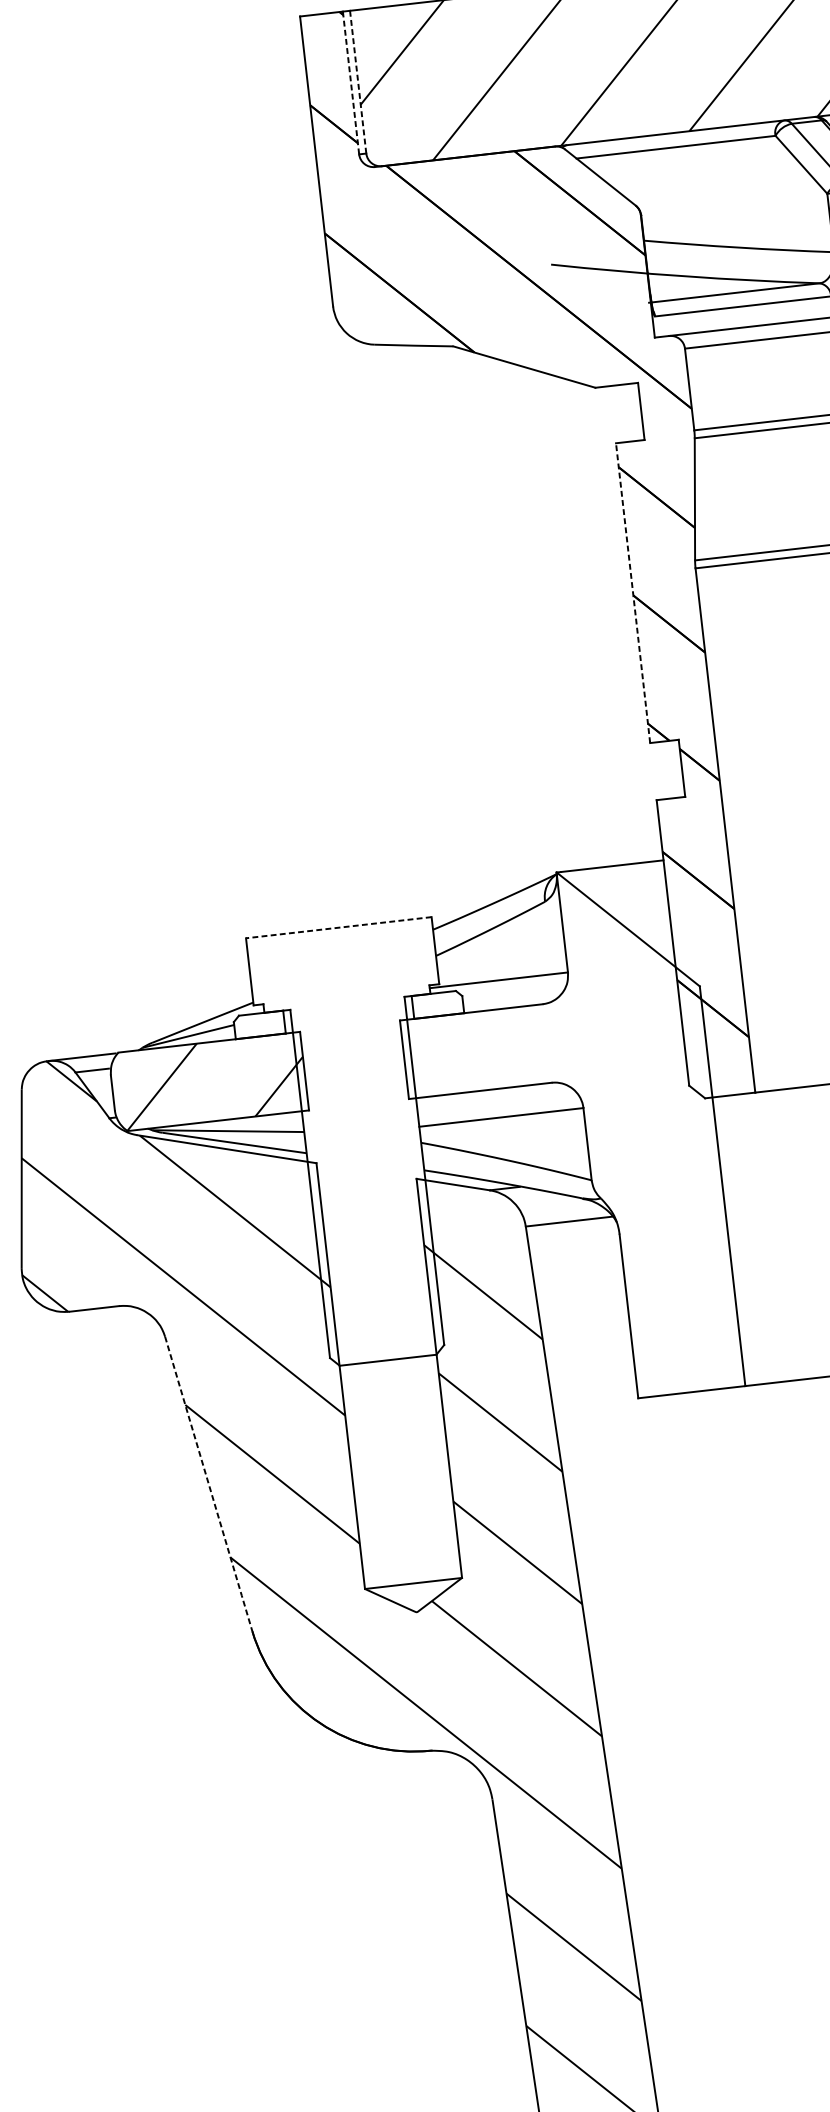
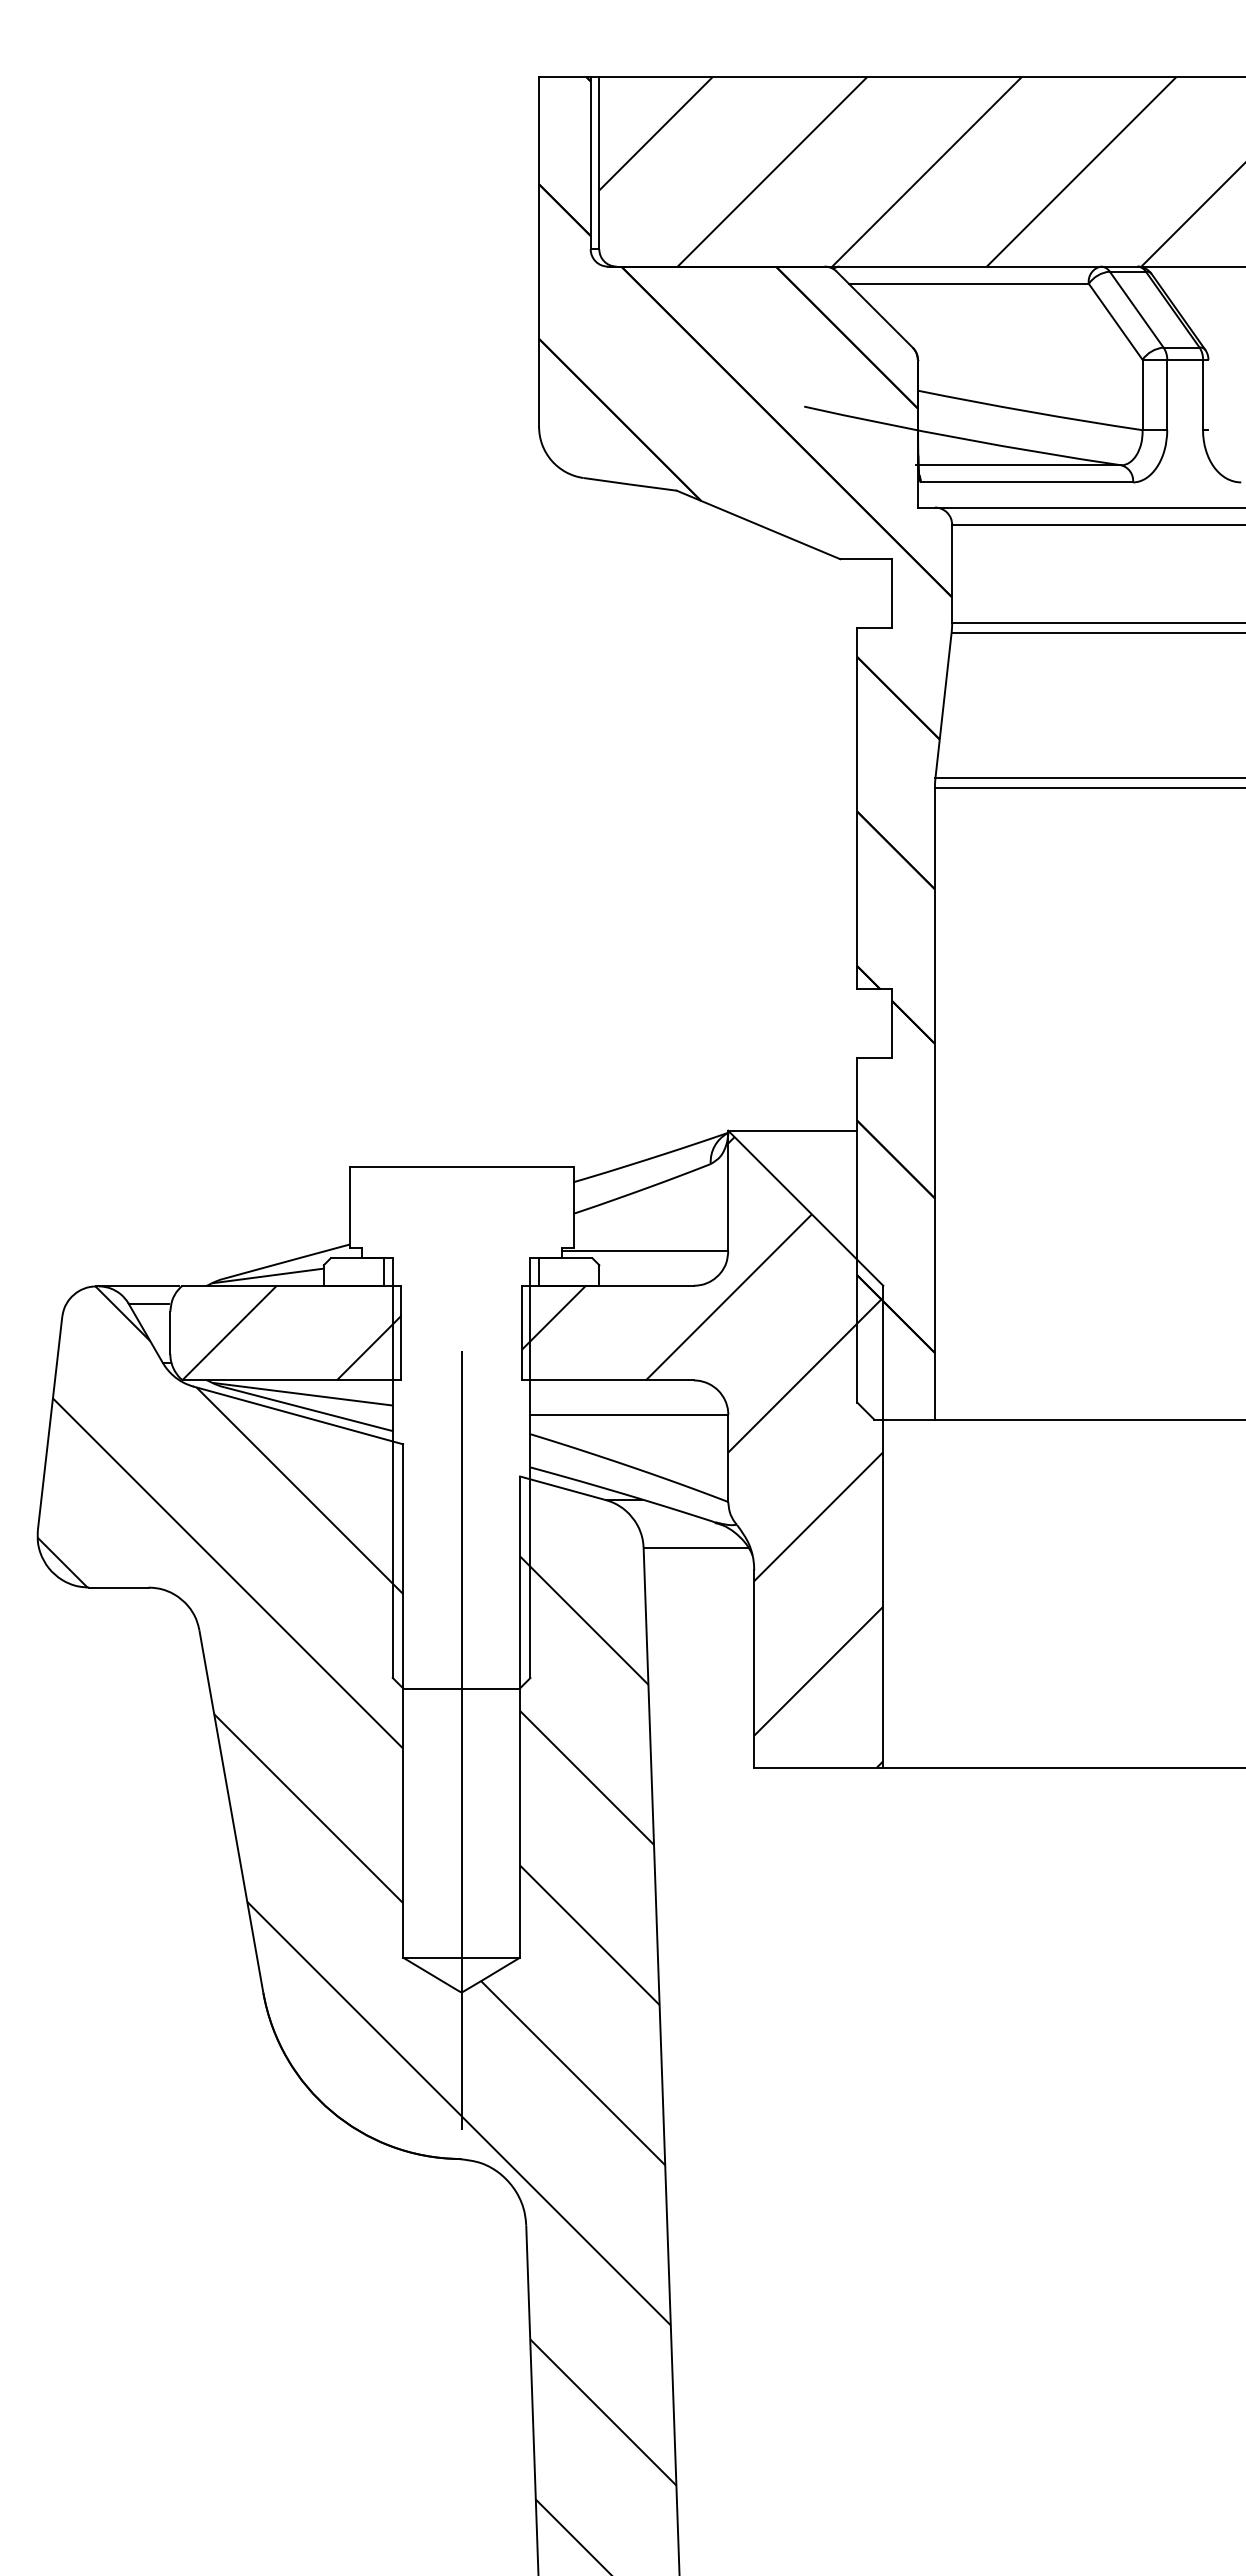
line: (358, 81) -> (599, 162), dashed -> solid
line: (350, 83) -> (590, 163), dashed -> solid
line: (633, 592) -> (857, 808), dashed -> solid
line: (338, 928) -> (461, 1167), dashed -> solid
hatch: (565, 1141) -> (702, 1452), added
line: (392, 1403) -> (461, 1740), added
line: (208, 1484) -> (231, 1812), dashed -> solid

